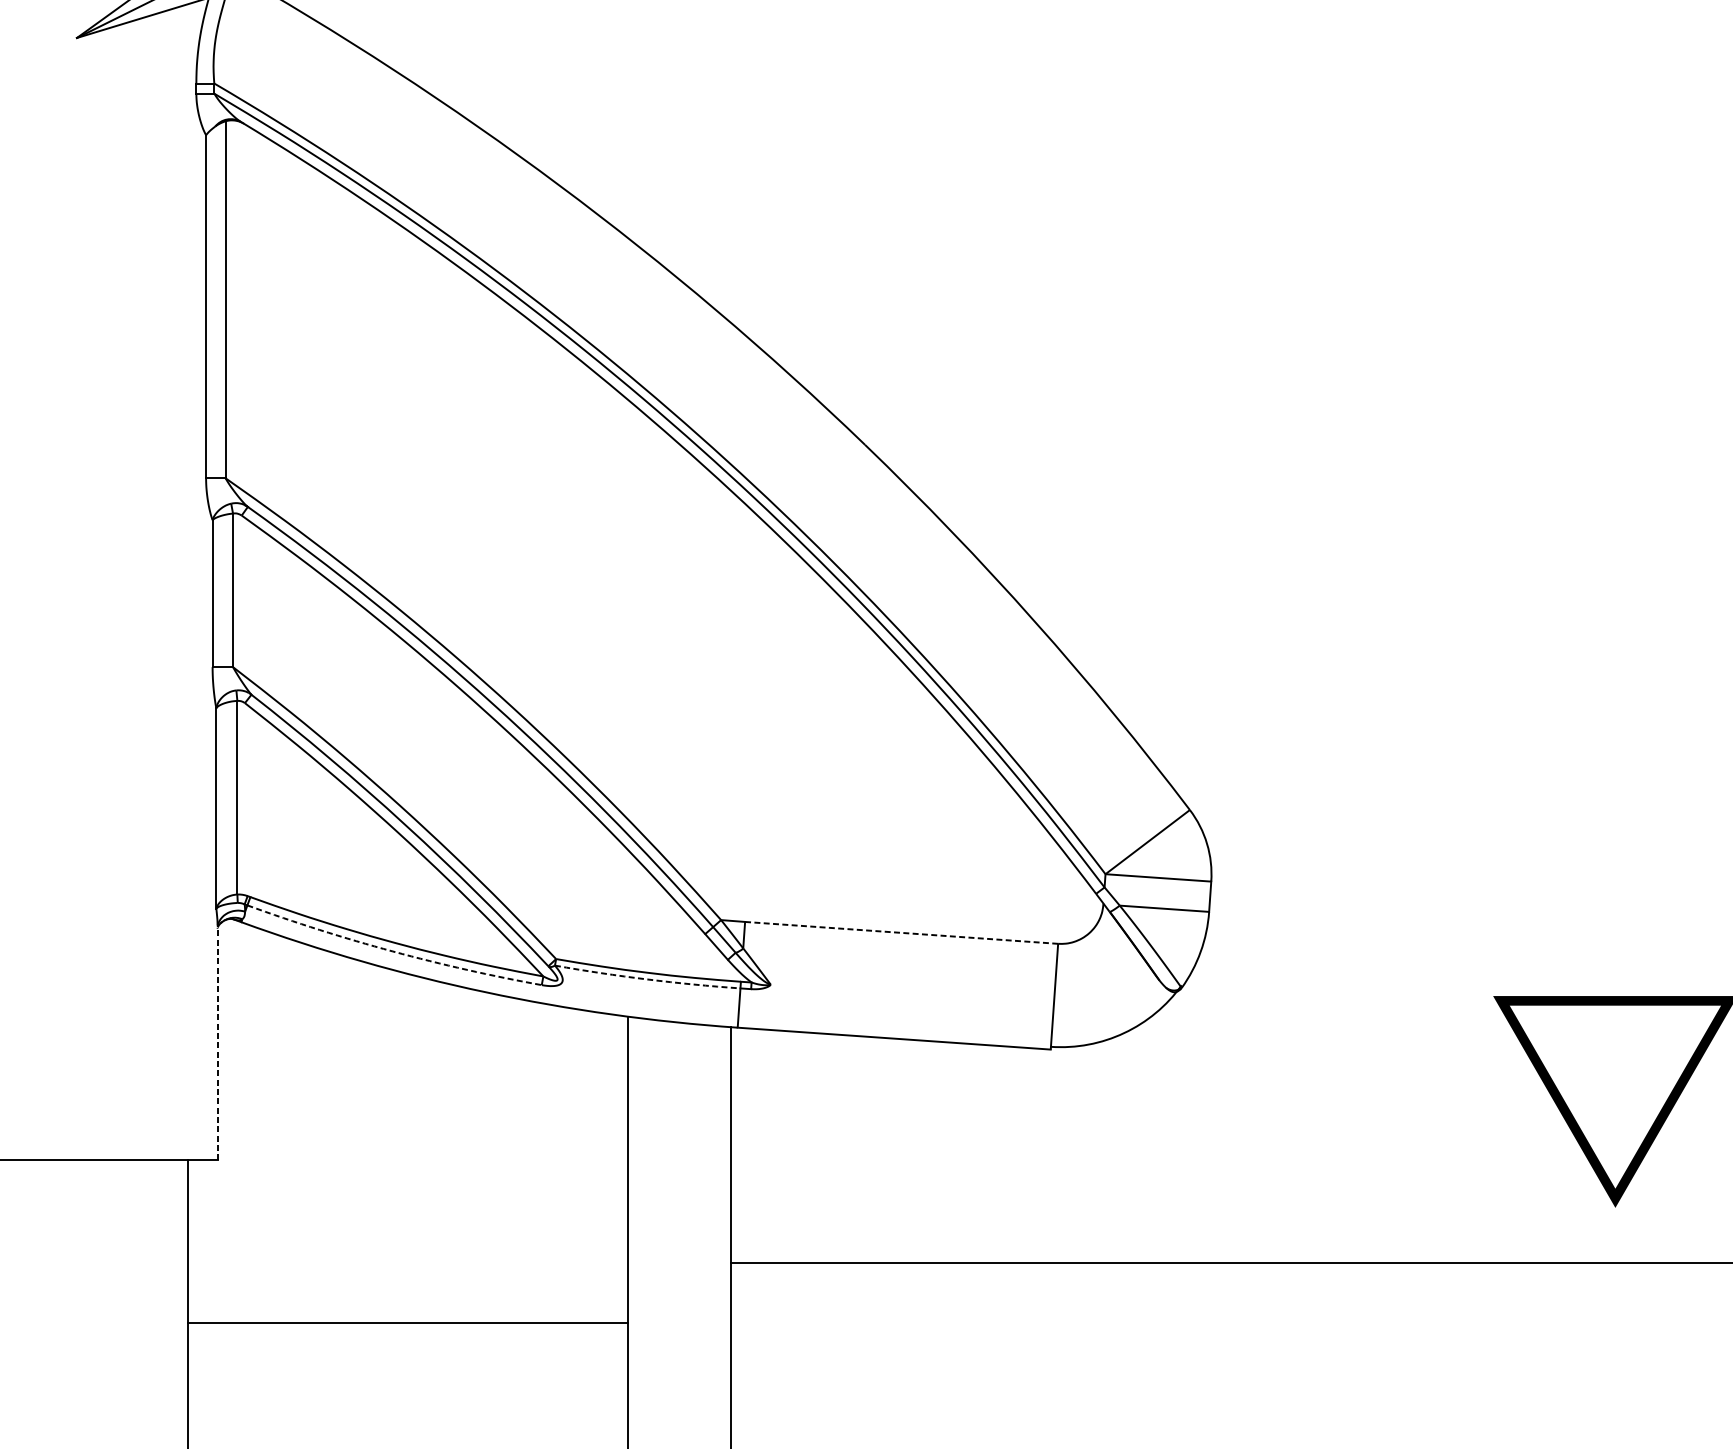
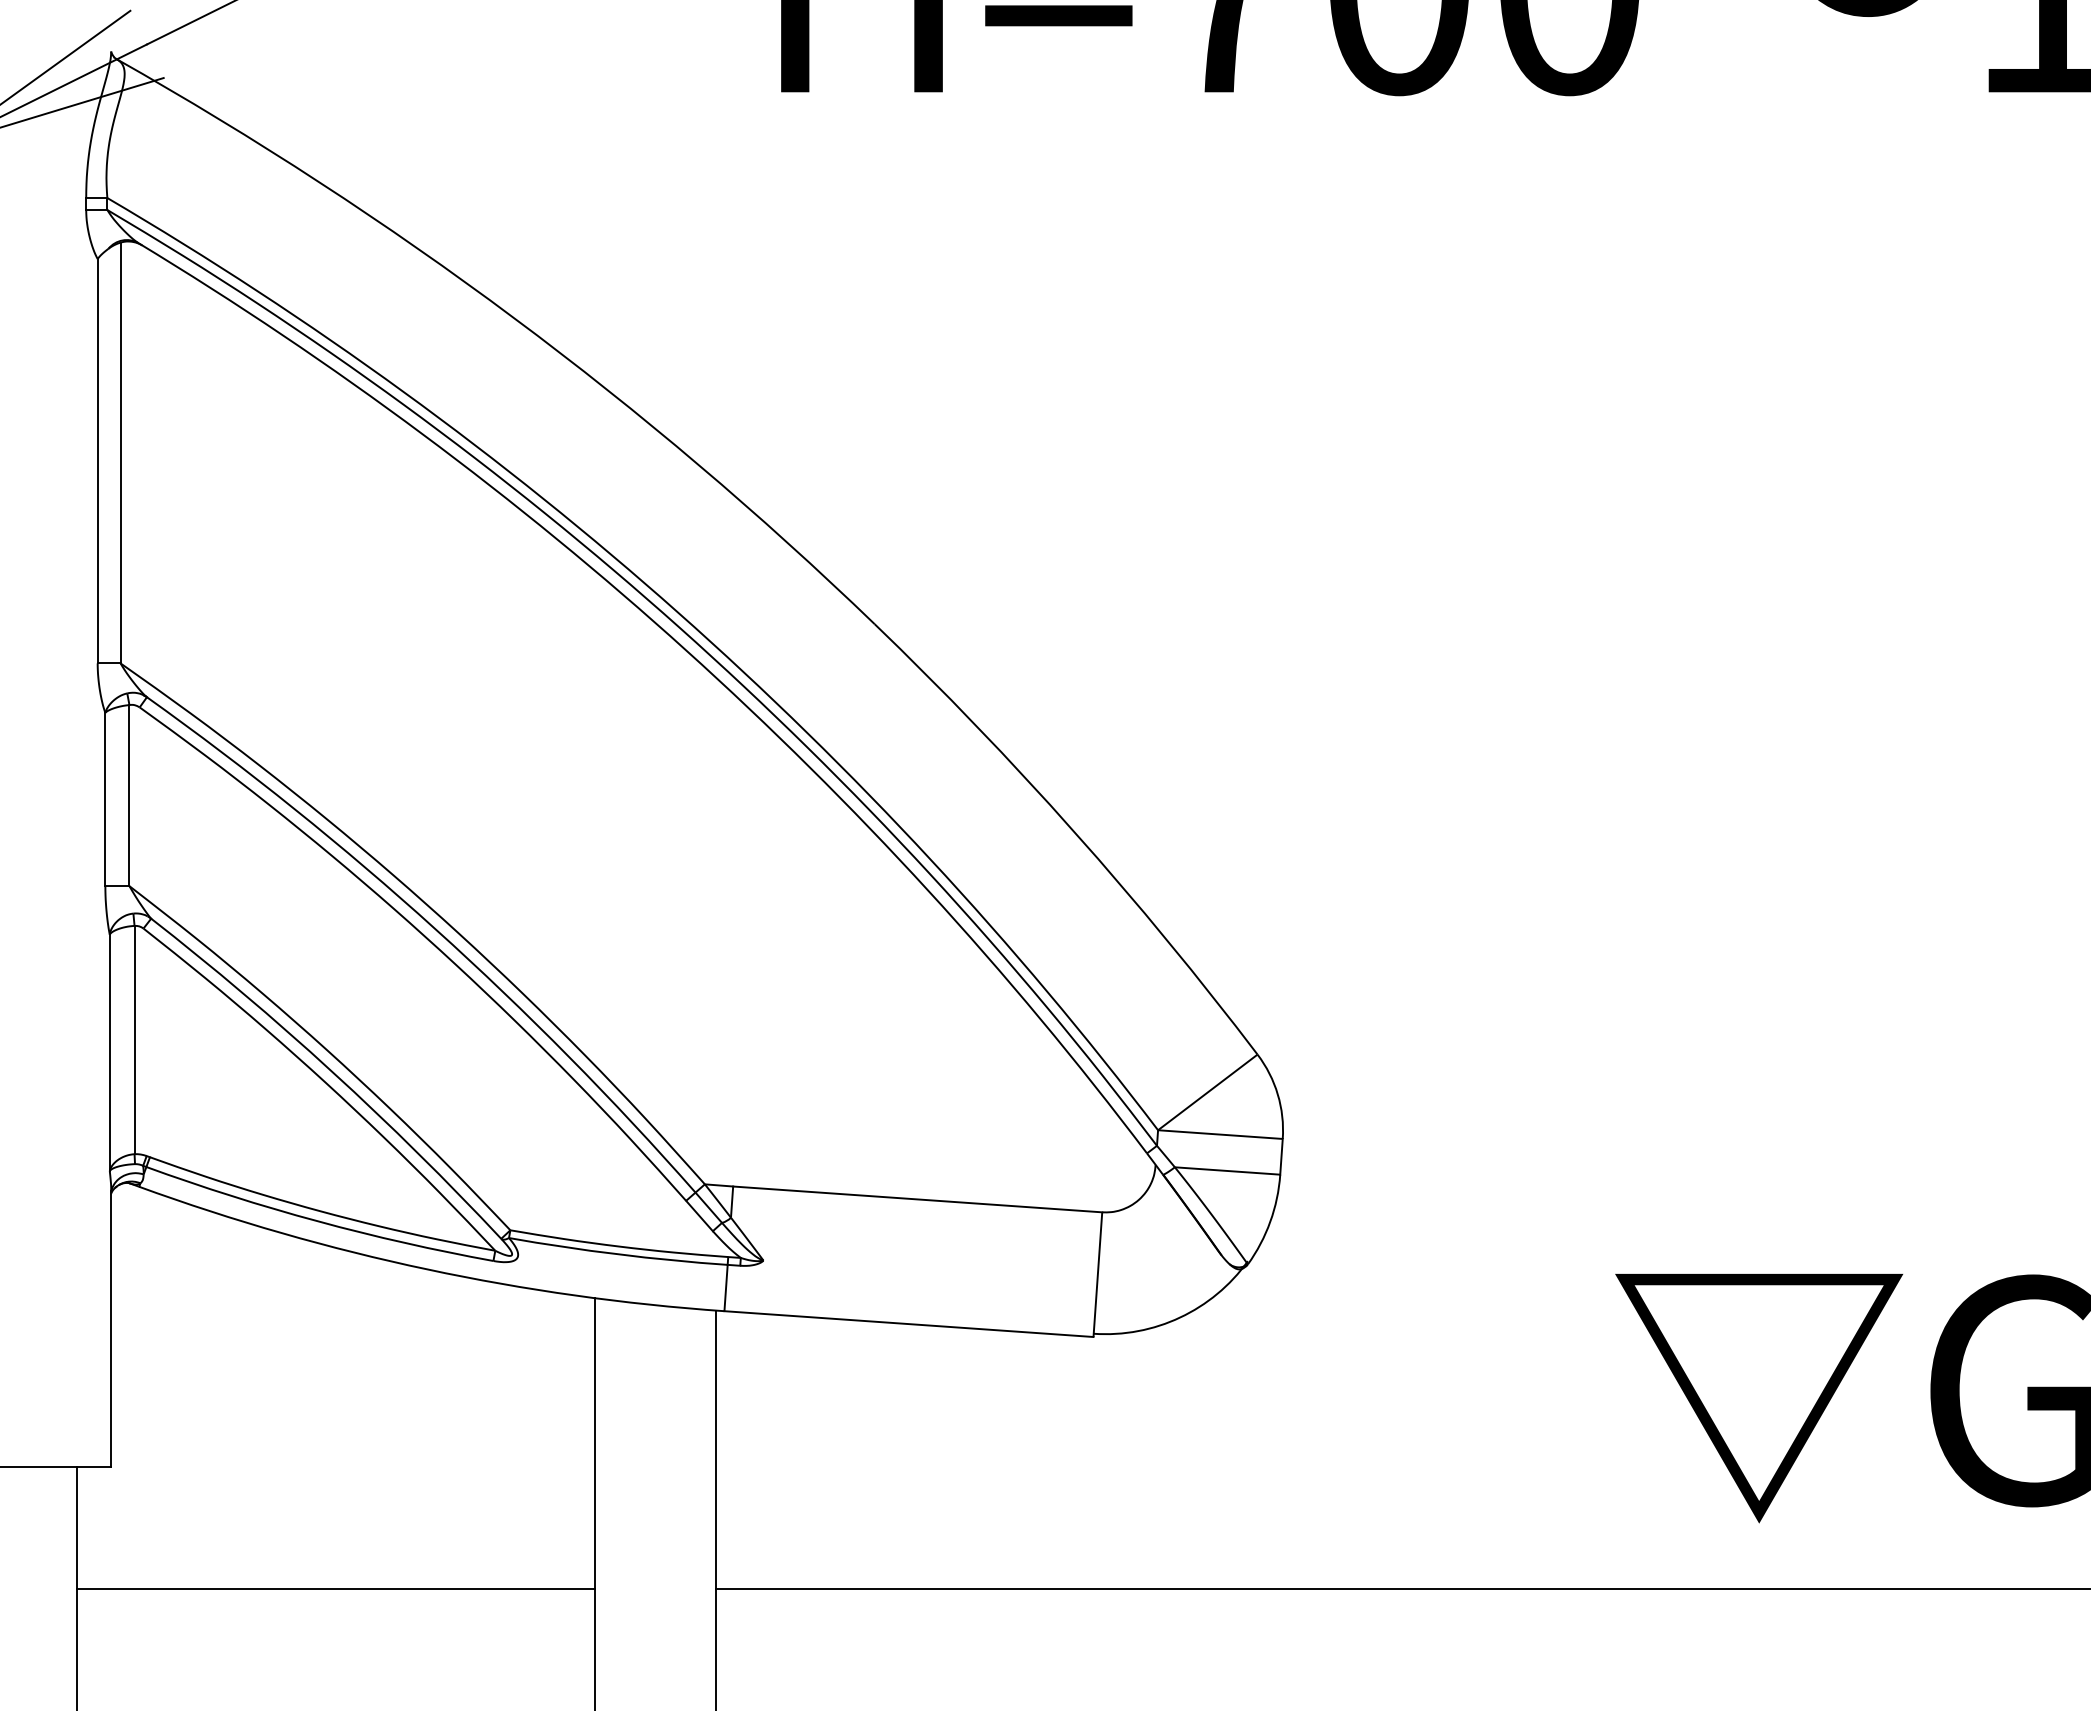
line: (901, 932) -> (917, 1199), dashed -> solid
arc: (392, 951) -> (317, 1221), dashed -> solid
arc: (647, 979) -> (618, 1254), dashed -> solid
line: (217, 1042) -> (111, 1328), dashed -> solid
line: (407, 1323) -> (335, 1589), moved

